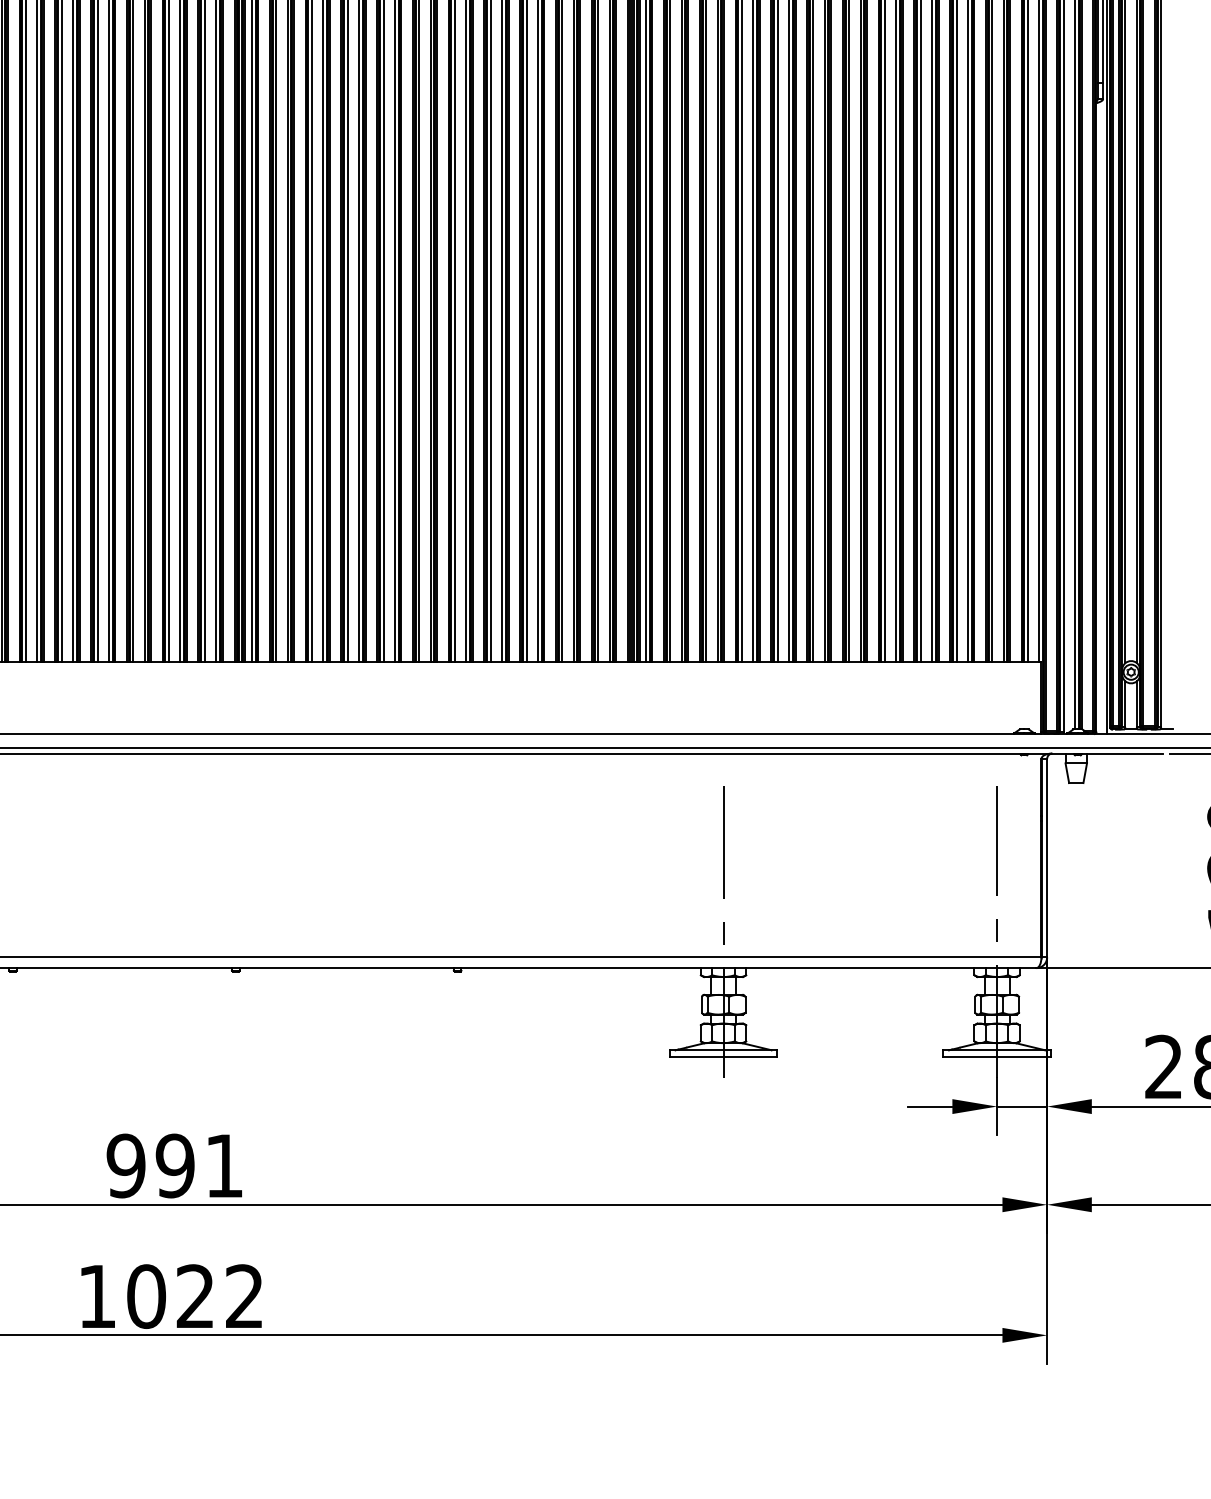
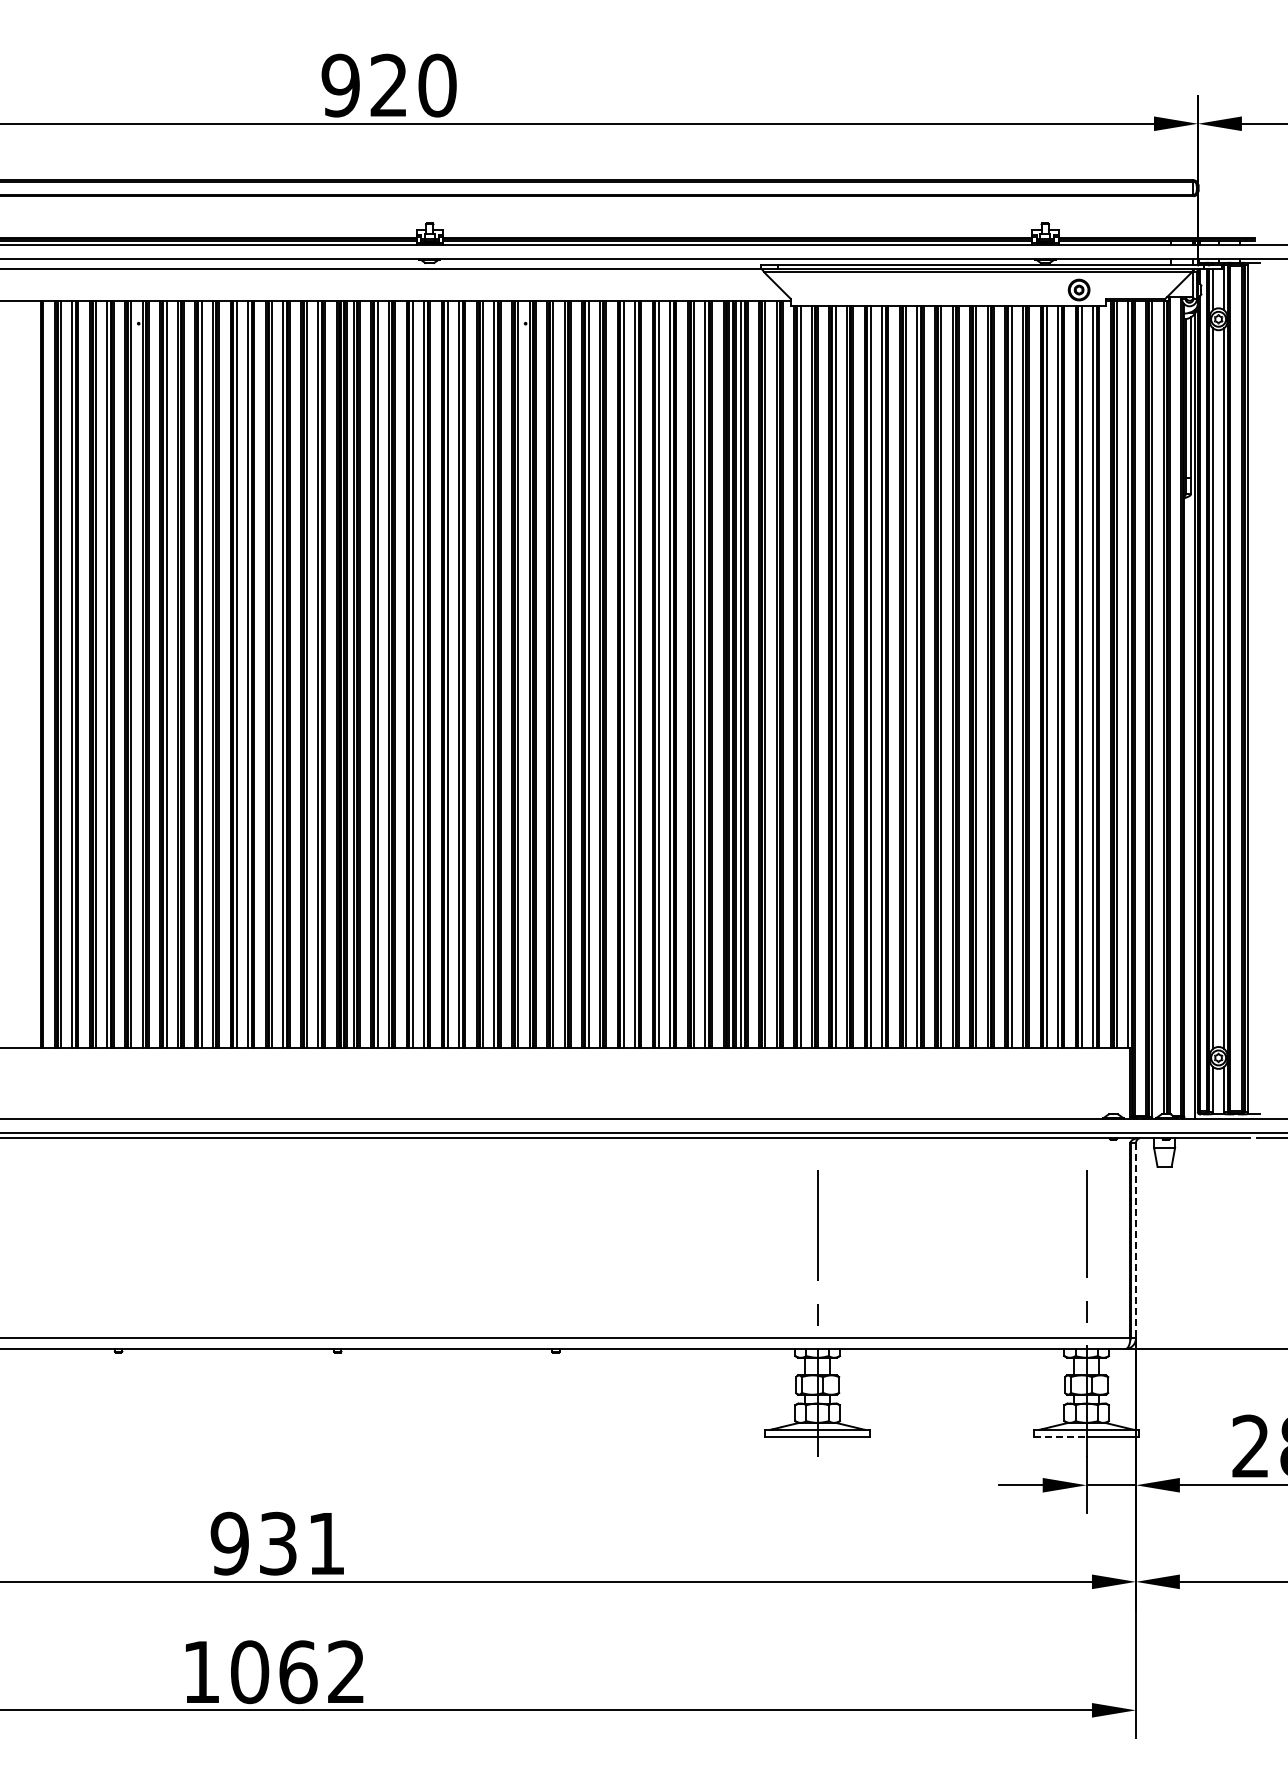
line: (1046, 857) -> (1135, 1240), solid -> dashed
line: (970, 1057) -> (1060, 1436), solid -> dashed
text: (175, 1165) -> (278, 1543), 991 -> 931
text: (195, 1296) -> (298, 1672), 1022 -> 1062

